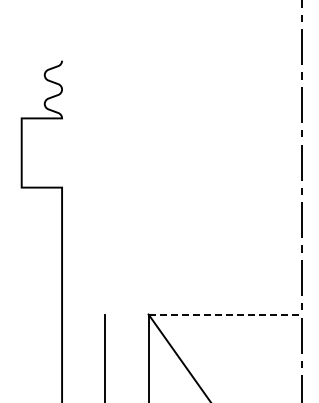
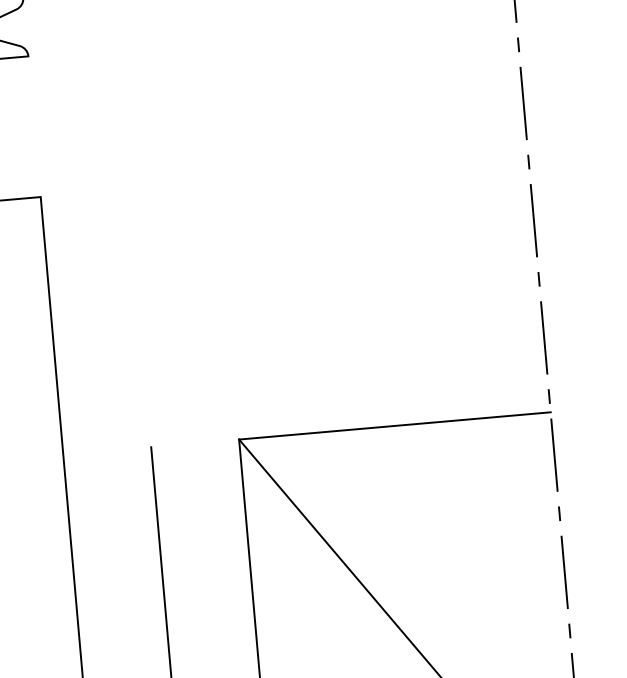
line: (225, 314) -> (395, 425), dashed -> solid

